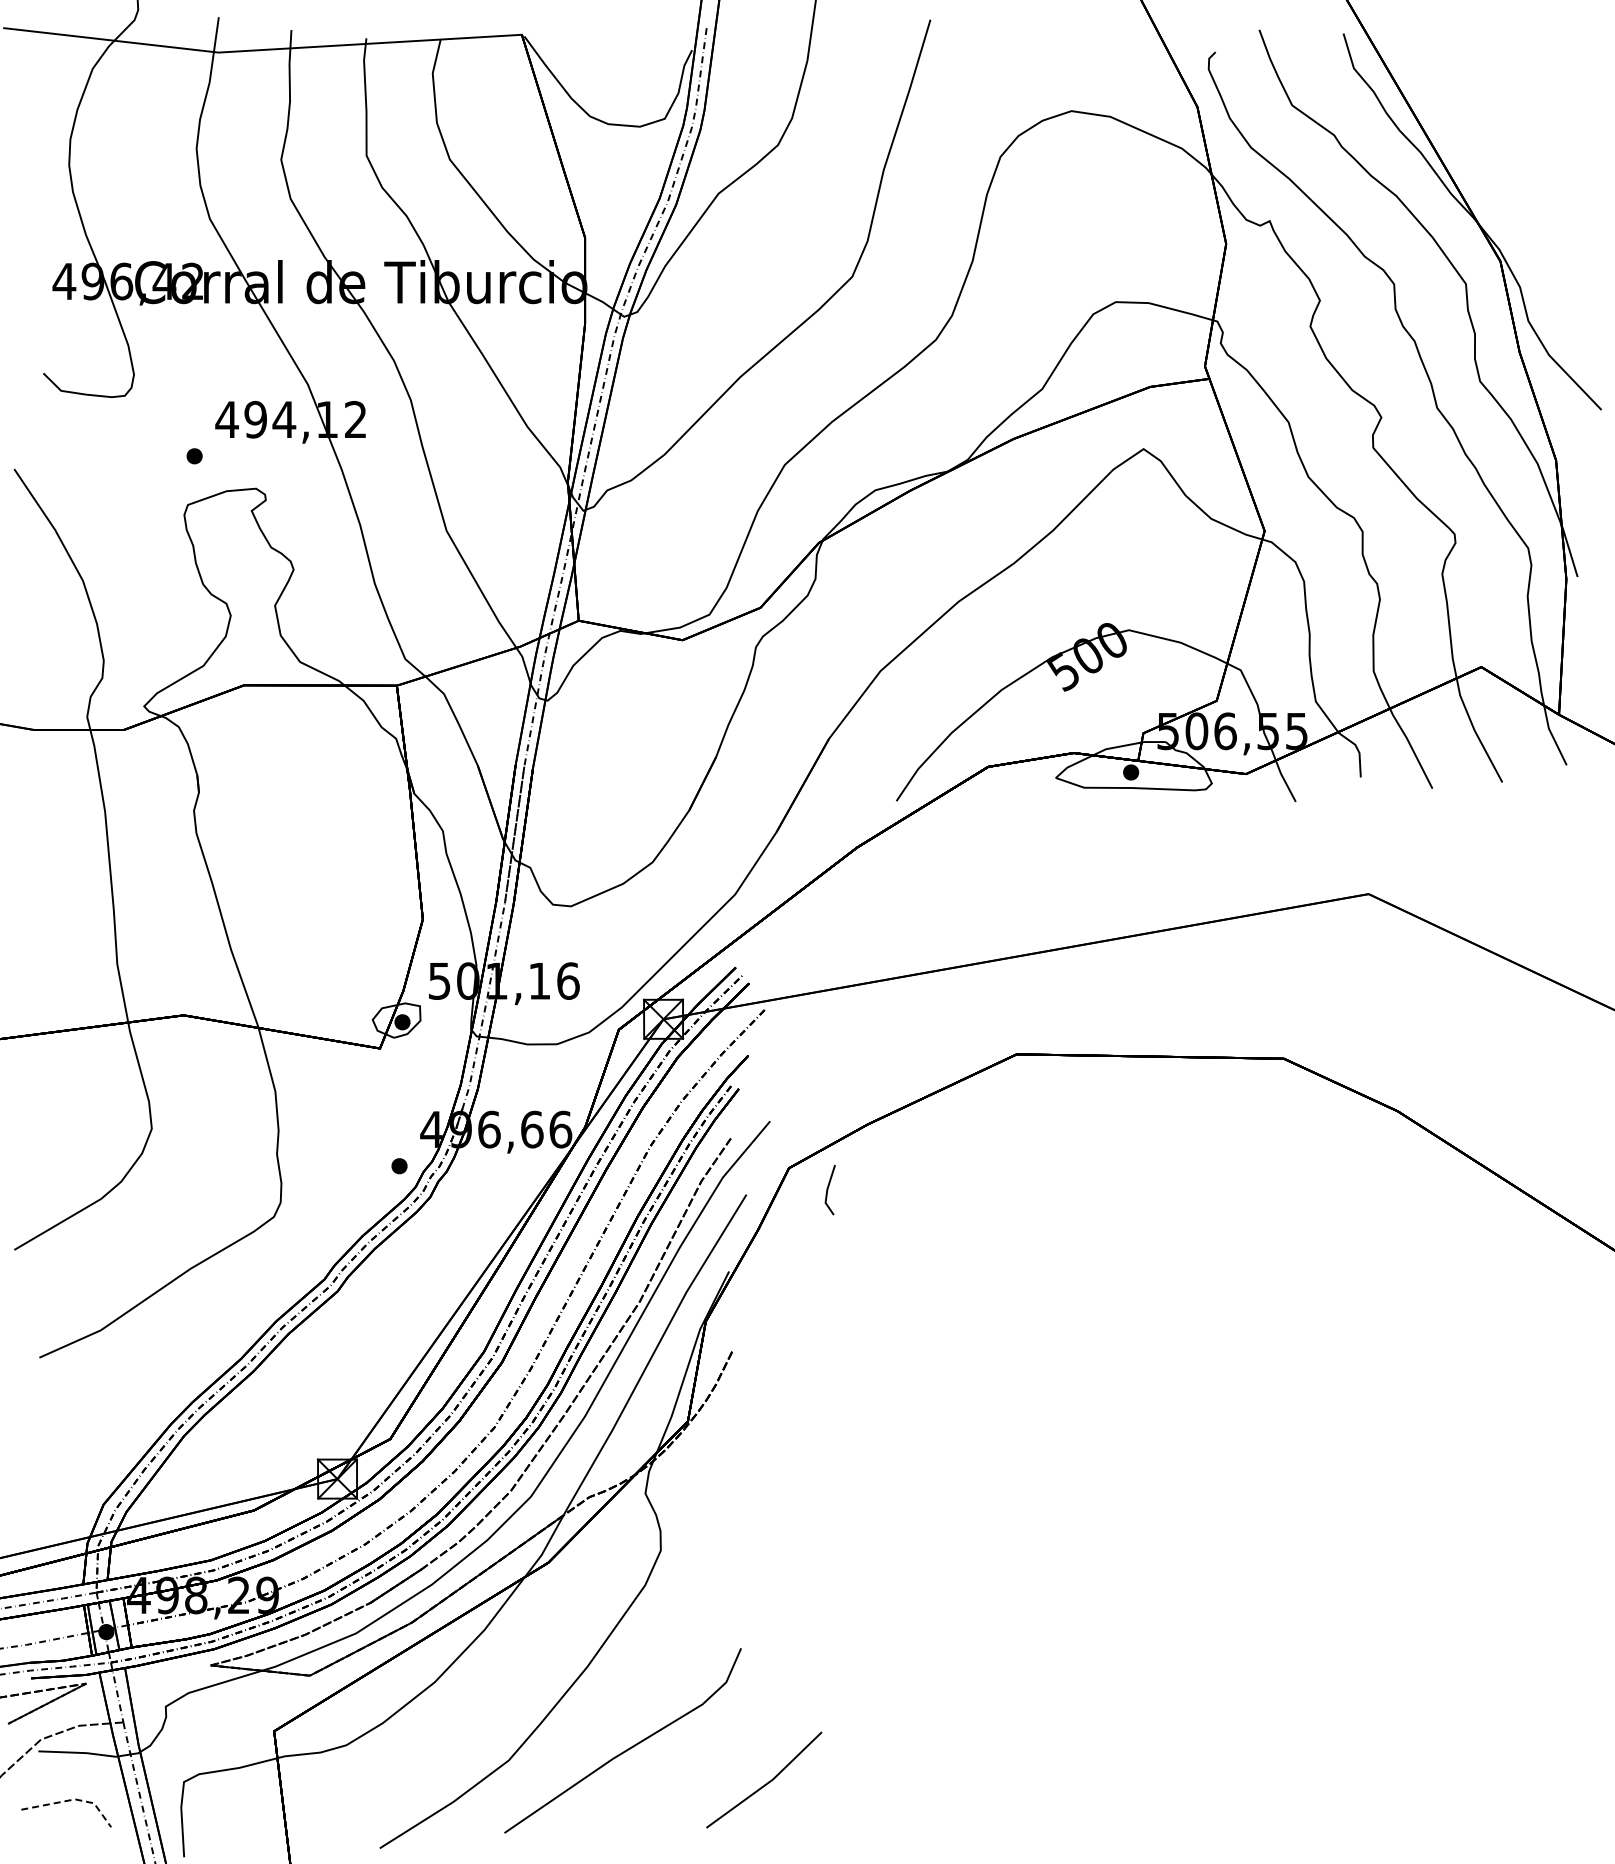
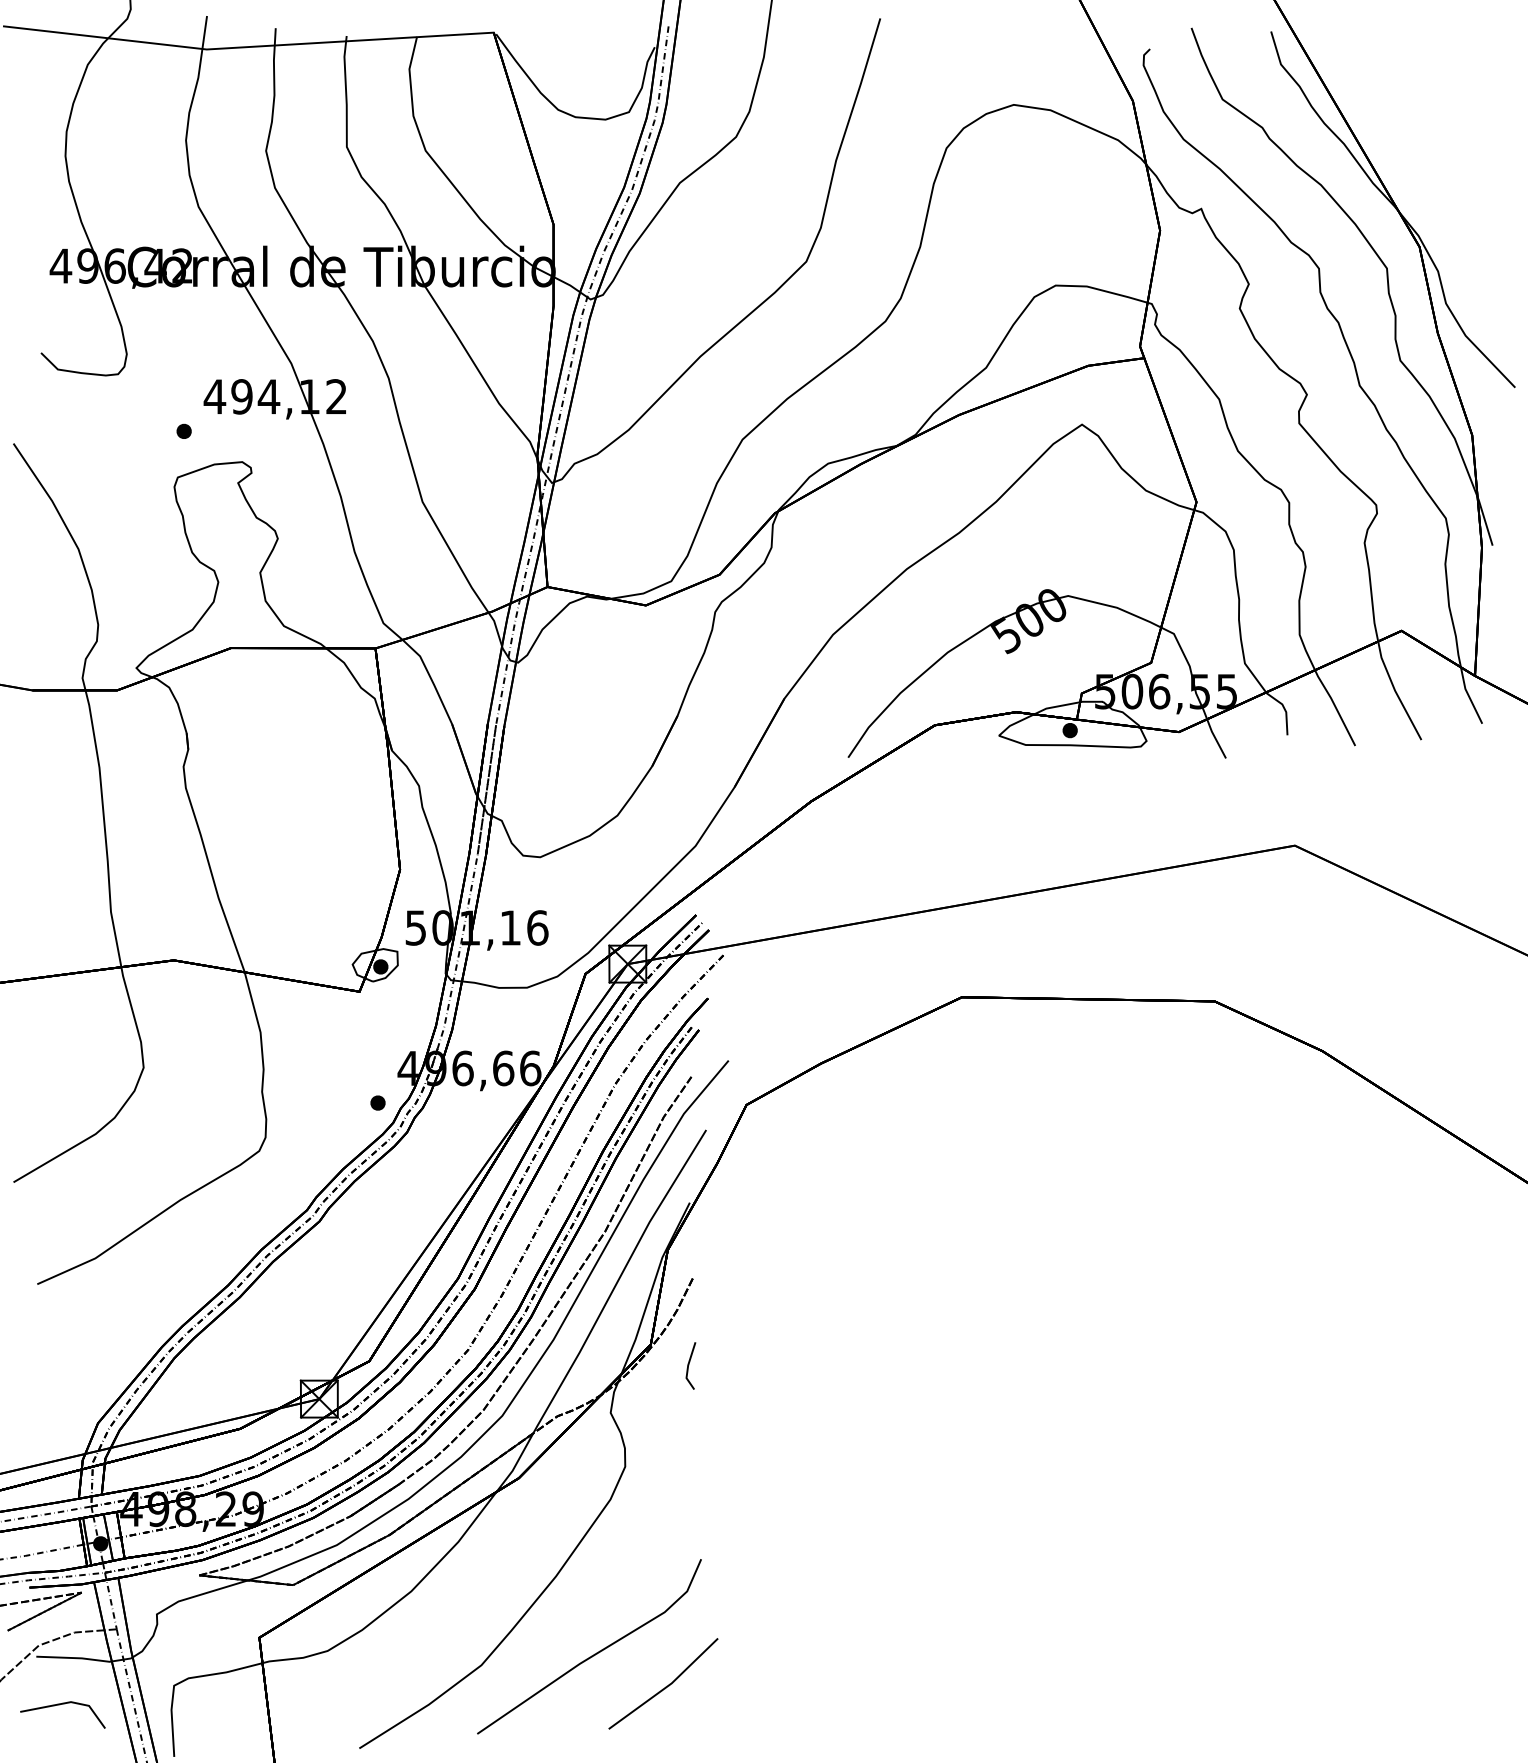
line: (828, 1190) -> (689, 1366), moved
line: (765, 1783) -> (664, 1687), moved
line: (74, 1799) -> (70, 1702), dashed -> solid

